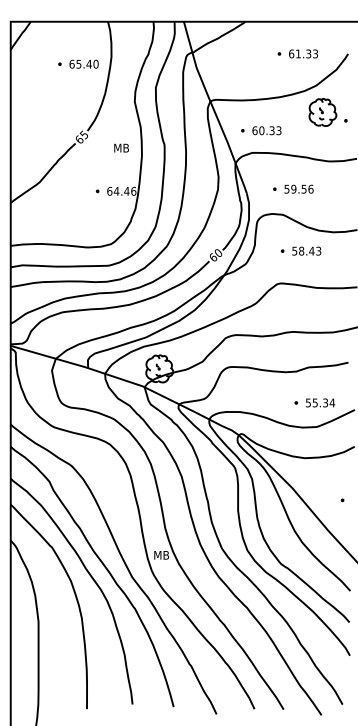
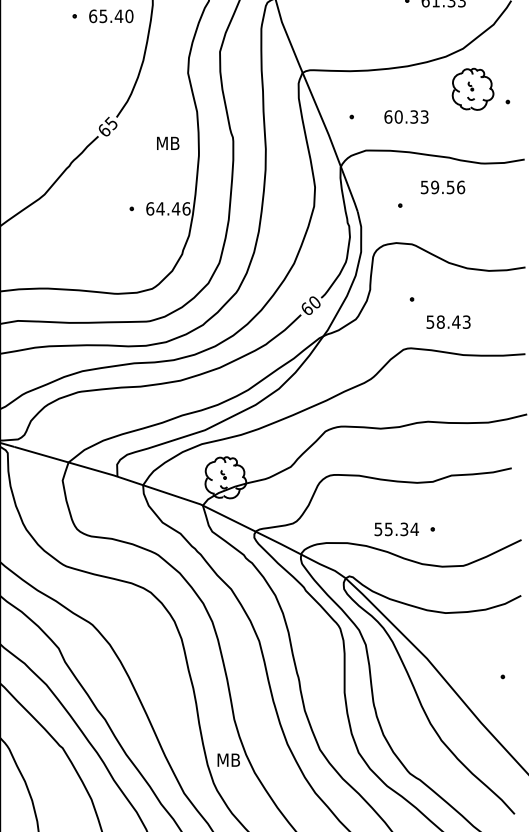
text: (266, 130) -> (405, 116), moved
text: (298, 188) -> (442, 186), moved
text: (306, 250) -> (448, 321), moved
text: (320, 402) -> (396, 528), moved

